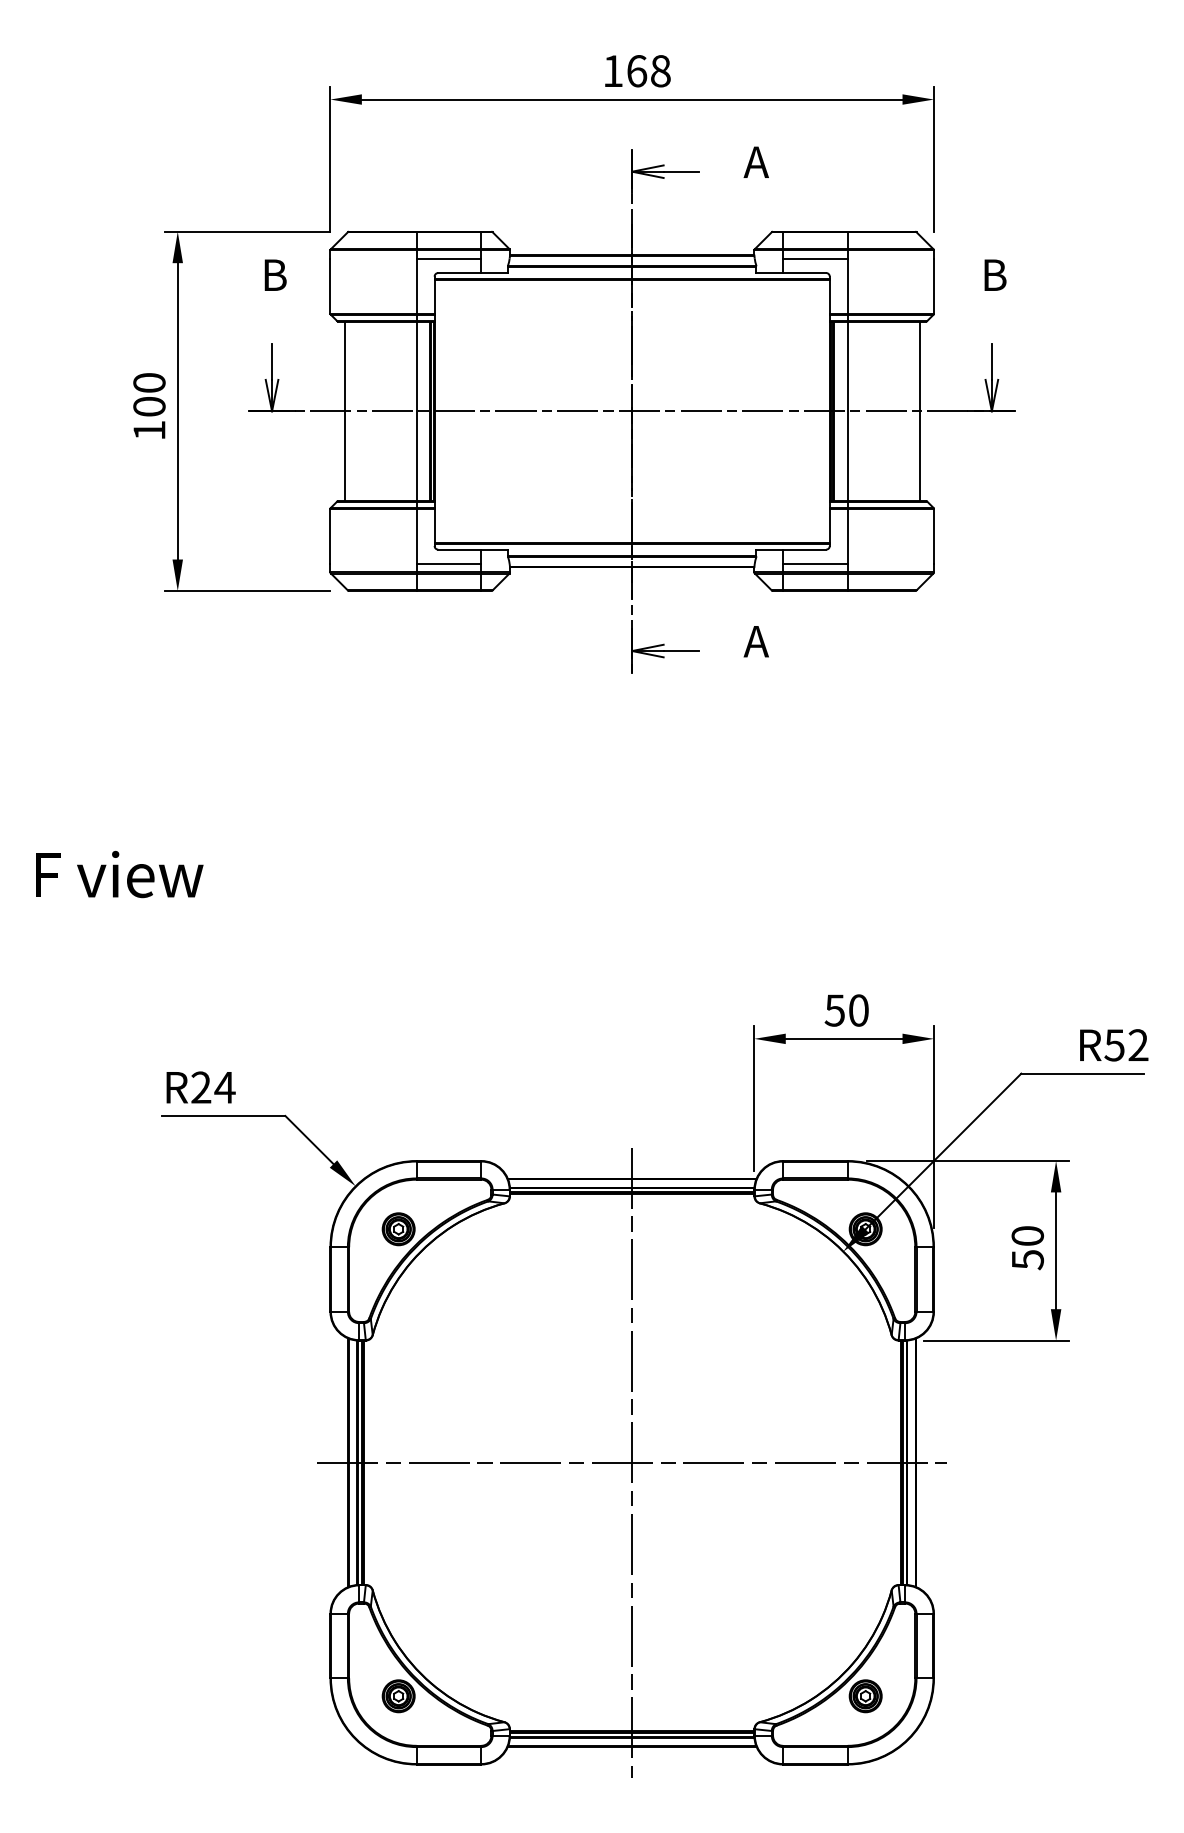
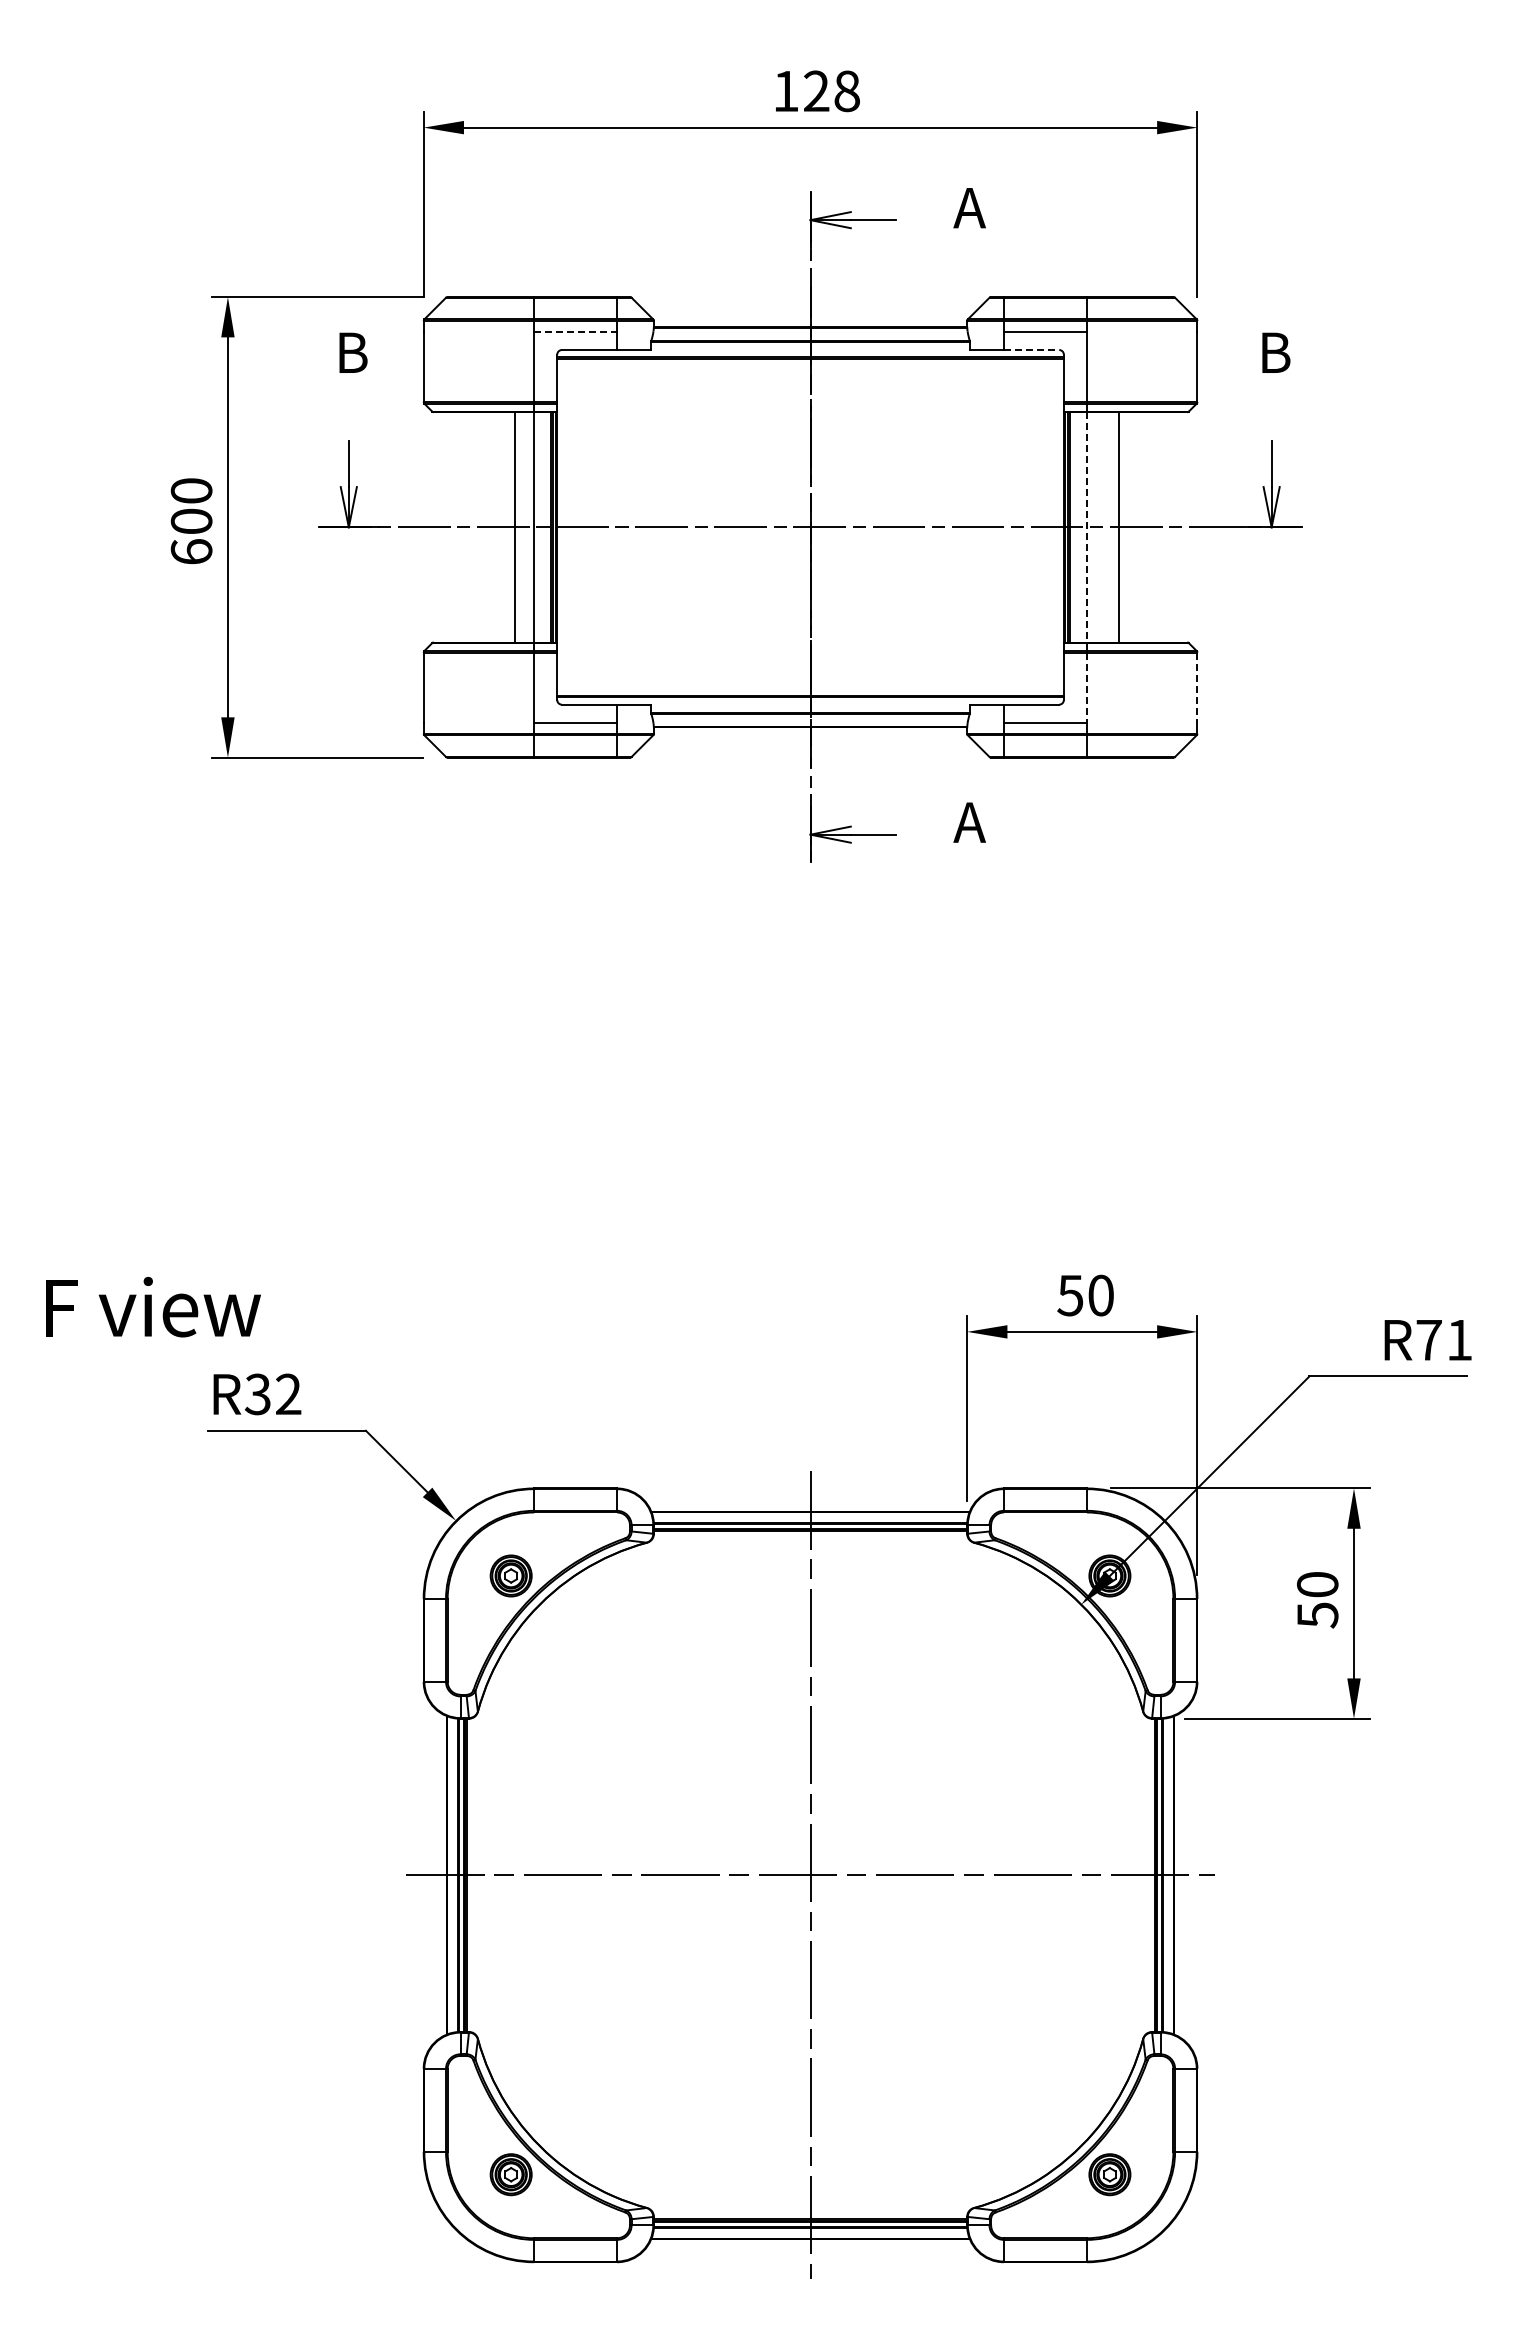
text: (636, 71) -> (816, 91), 168 -> 128
line: (449, 258) -> (576, 331), solid -> dashed
line: (804, 273) -> (1031, 350), solid -> dashed
line: (345, 411) -> (515, 527), moved
line: (847, 411) -> (1086, 527), solid -> dashed
line: (919, 411) -> (1119, 527), moved
text: (149, 430) -> (191, 551), 100 -> 600
line: (847, 537) -> (1086, 688), solid -> dashed
line: (934, 537) -> (1197, 688), solid -> dashed
text: (119, 874) -> (153, 1307), moved
text: (1125, 1044) -> (1443, 1339), R52 -> R71
text: (213, 1087) -> (273, 1394), R24 -> R32

